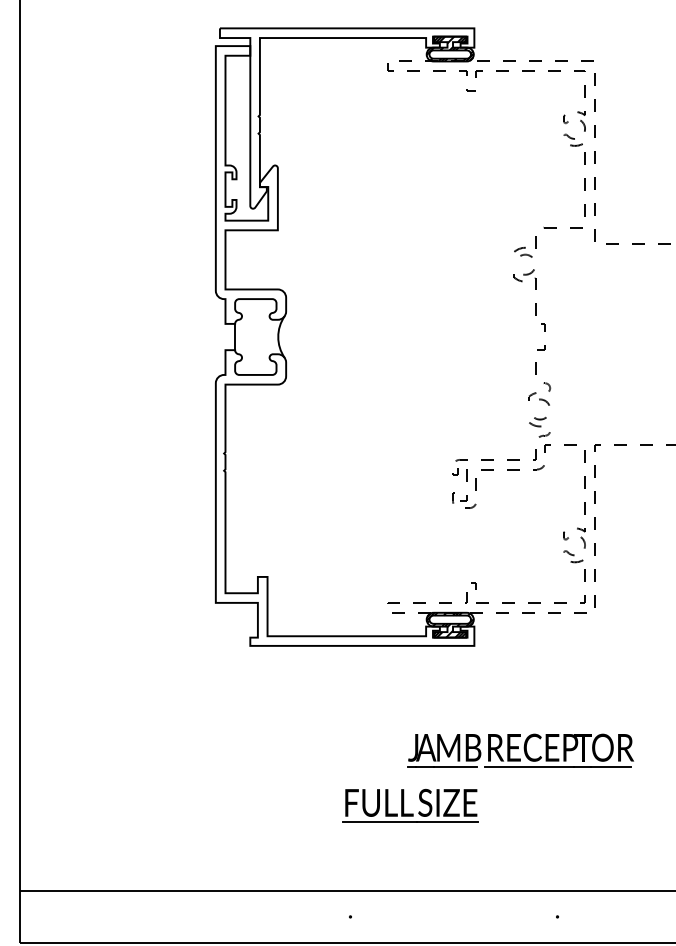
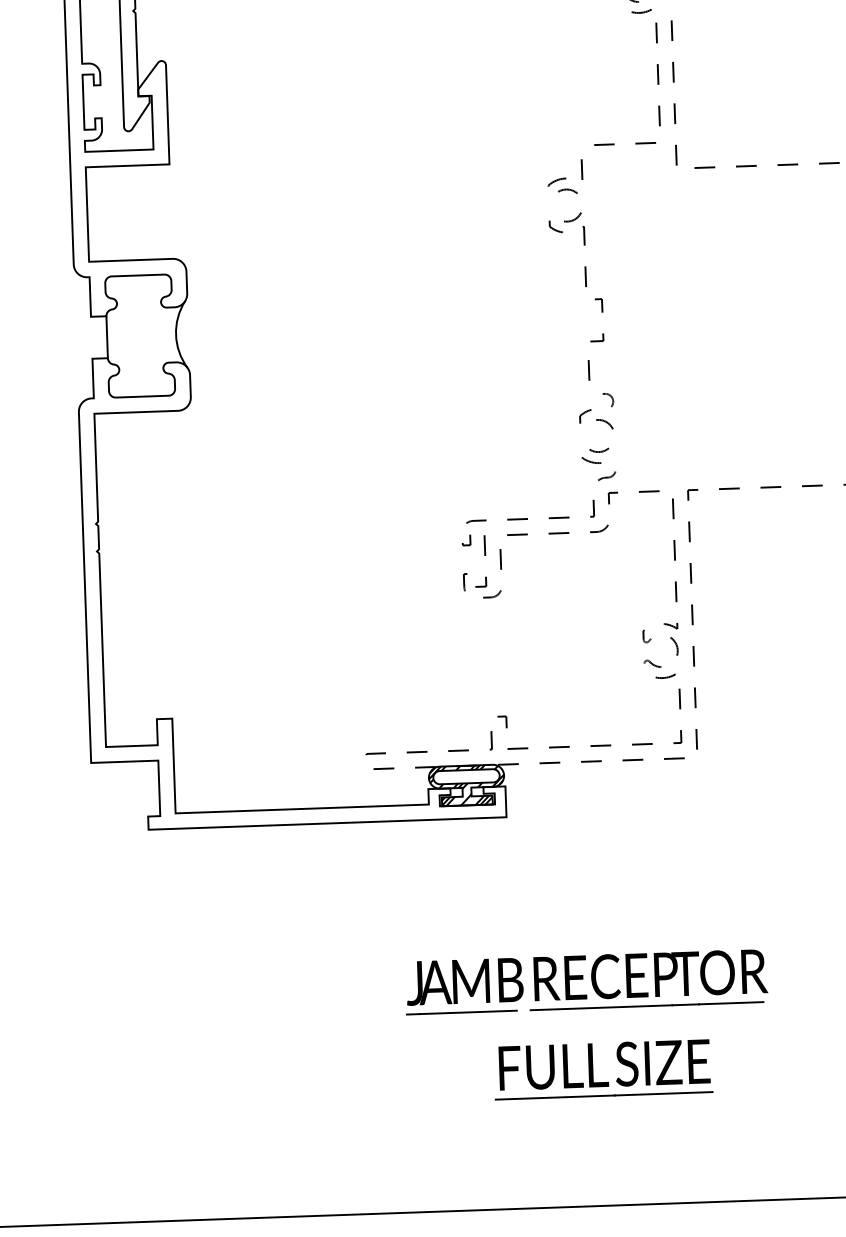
part: (410, 805) -> (603, 1069), moved

